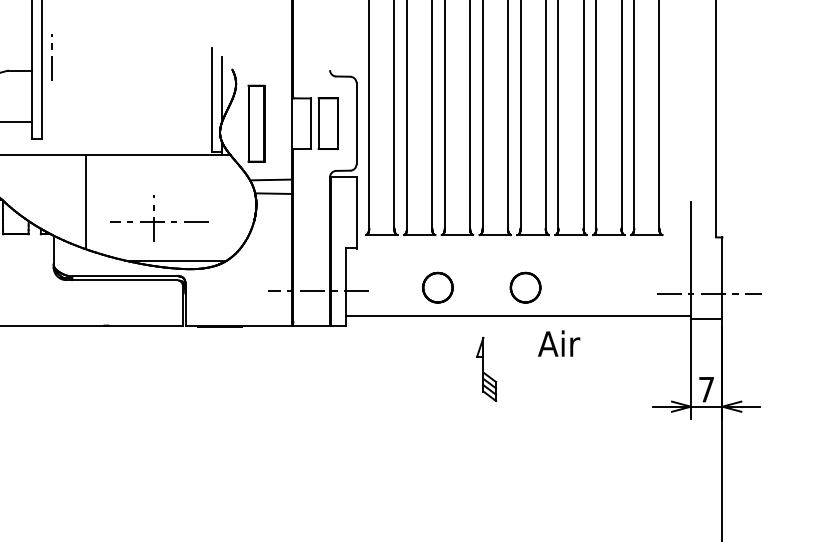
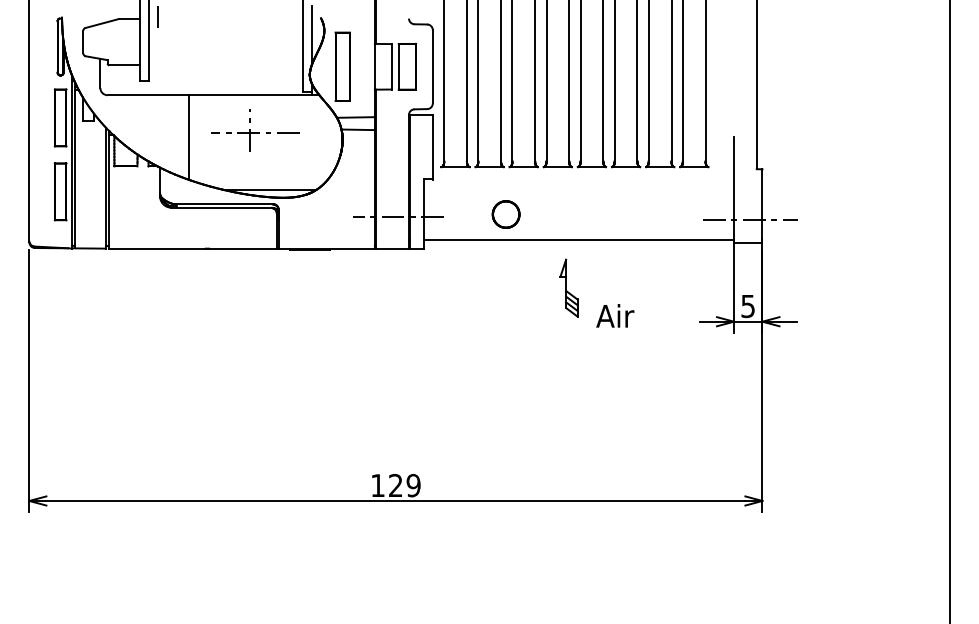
part: (159, 218) -> (255, 130), moved
part: (524, 287) -> (584, 214), removed
text: (559, 343) -> (615, 315), moved
part: (486, 368) -> (568, 287), moved
text: (705, 389) -> (747, 306), 7 -> 5

